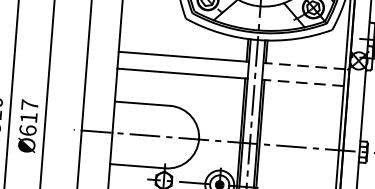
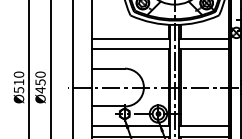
line: (303, 66) -> (203, 38), dashed -> solid
line: (302, 82) -> (203, 48), dashed -> solid
text: (28, 117) -> (40, 82), Ø617 -> Ø450

